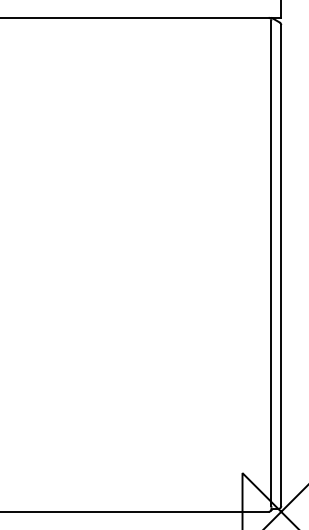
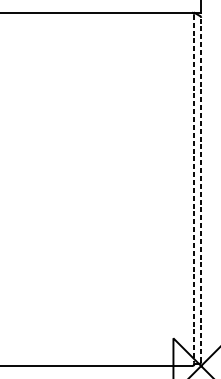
line: (271, 263) -> (194, 188), solid -> dashed
line: (281, 265) -> (201, 189), solid -> dashed

